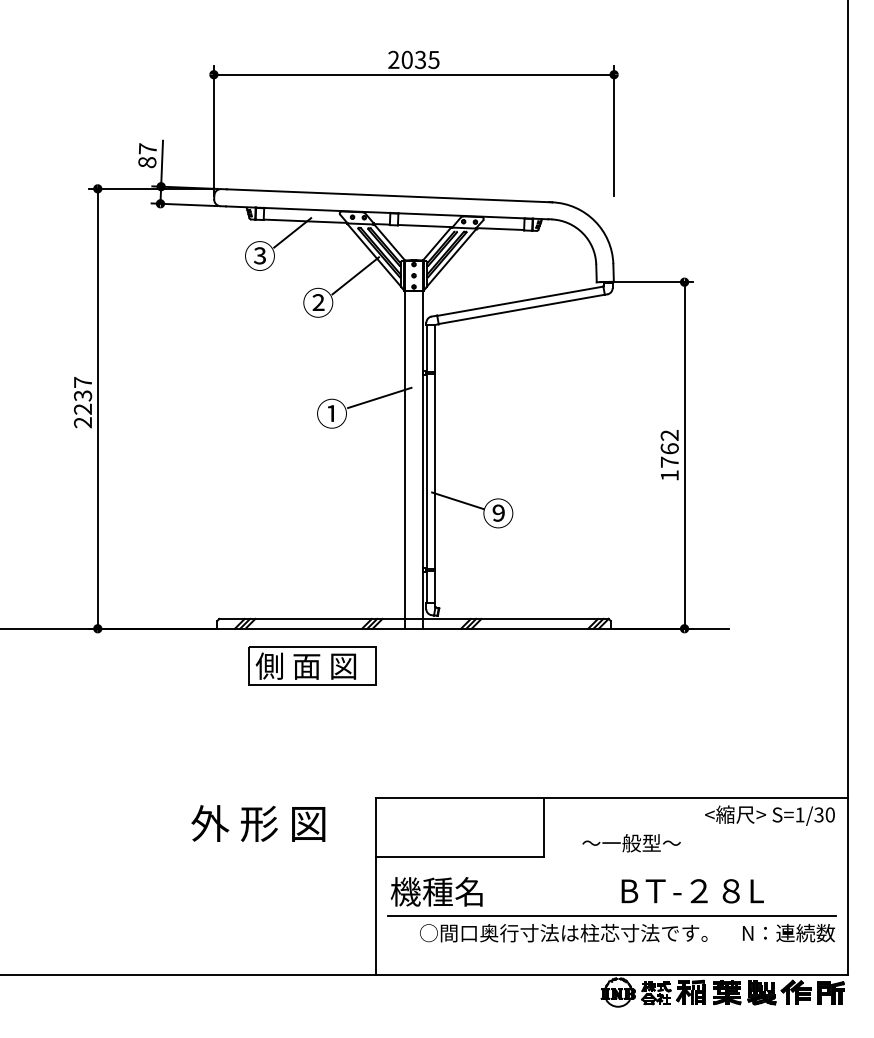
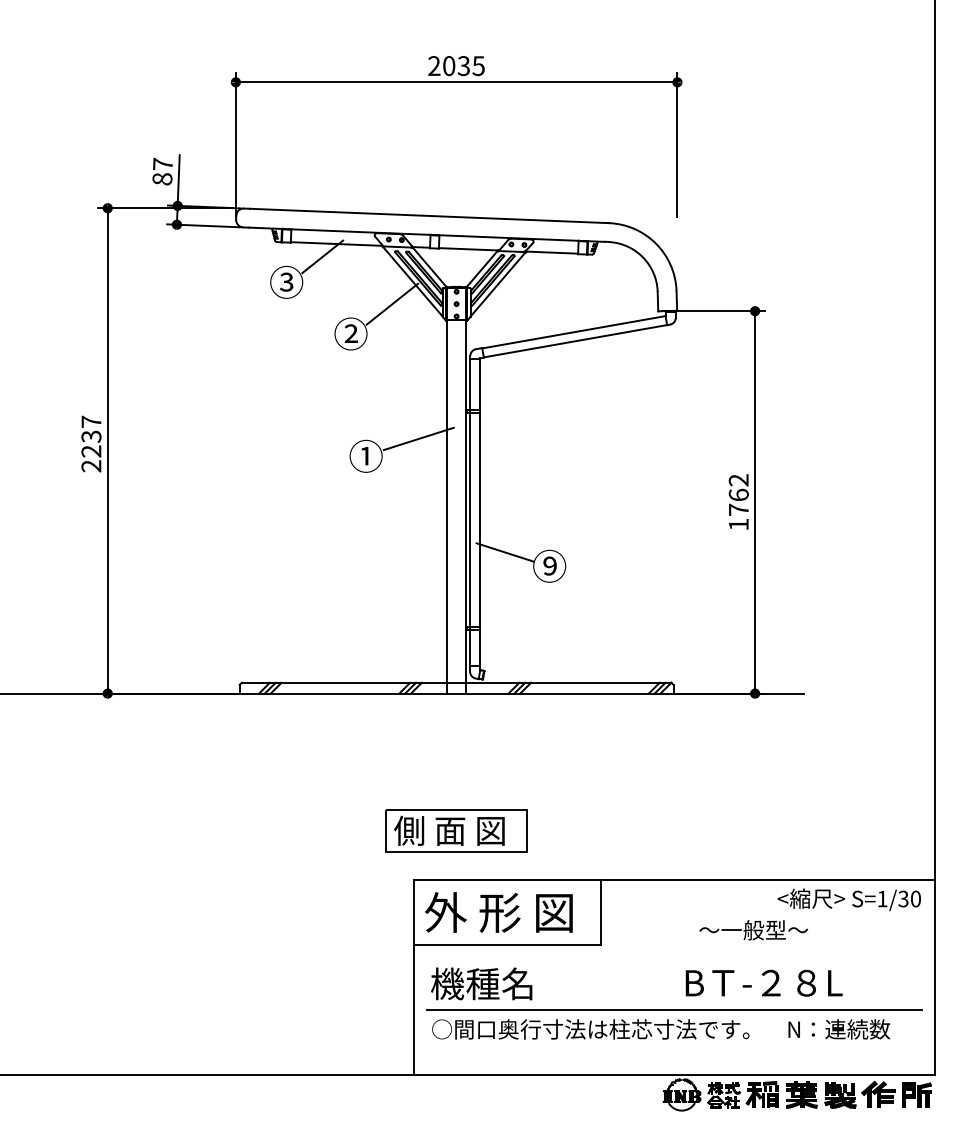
part: (312, 665) -> (456, 830), moved
text: (257, 823) -> (498, 912), moved
text: (631, 843) -> (753, 930), moved
text: (627, 933) -> (661, 1029), moved

